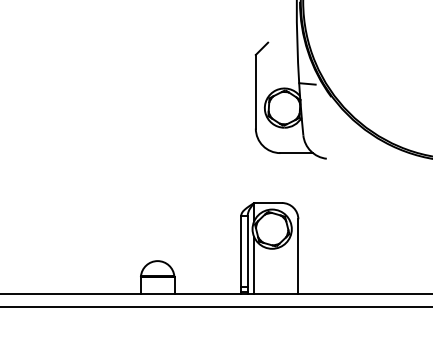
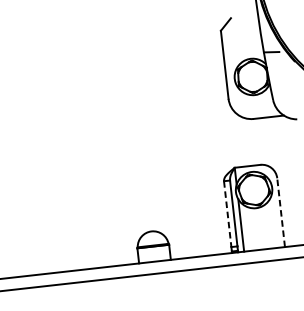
line: (241, 251) -> (228, 213), solid -> dashed
line: (298, 256) -> (281, 212), solid -> dashed

